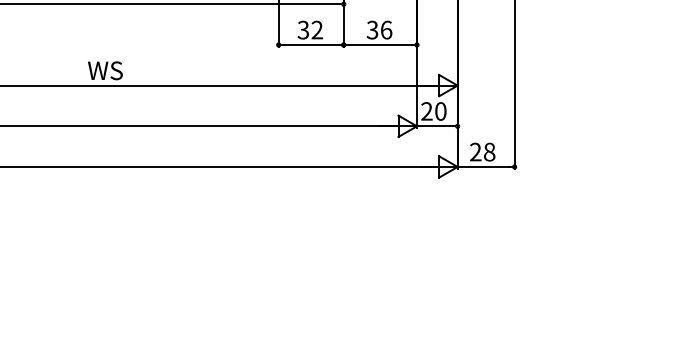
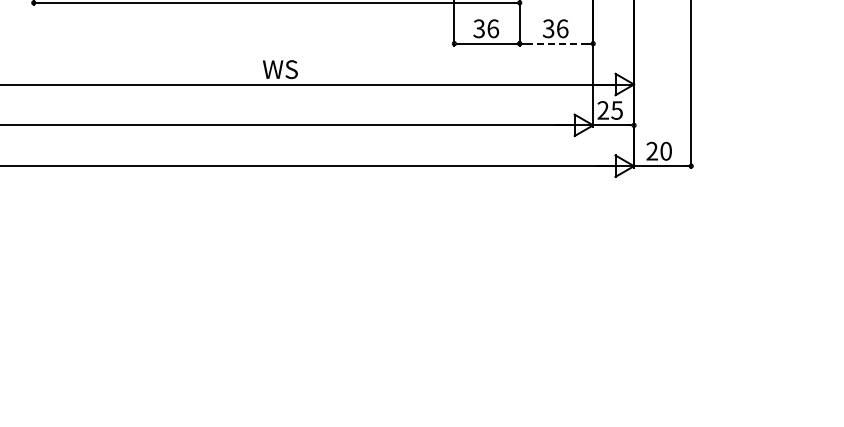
text: (317, 29) -> (493, 28), 32 -> 36
line: (380, 44) -> (556, 43), solid -> dashed
text: (440, 111) -> (616, 110), 20 -> 25
text: (488, 152) -> (665, 151), 28 -> 20

